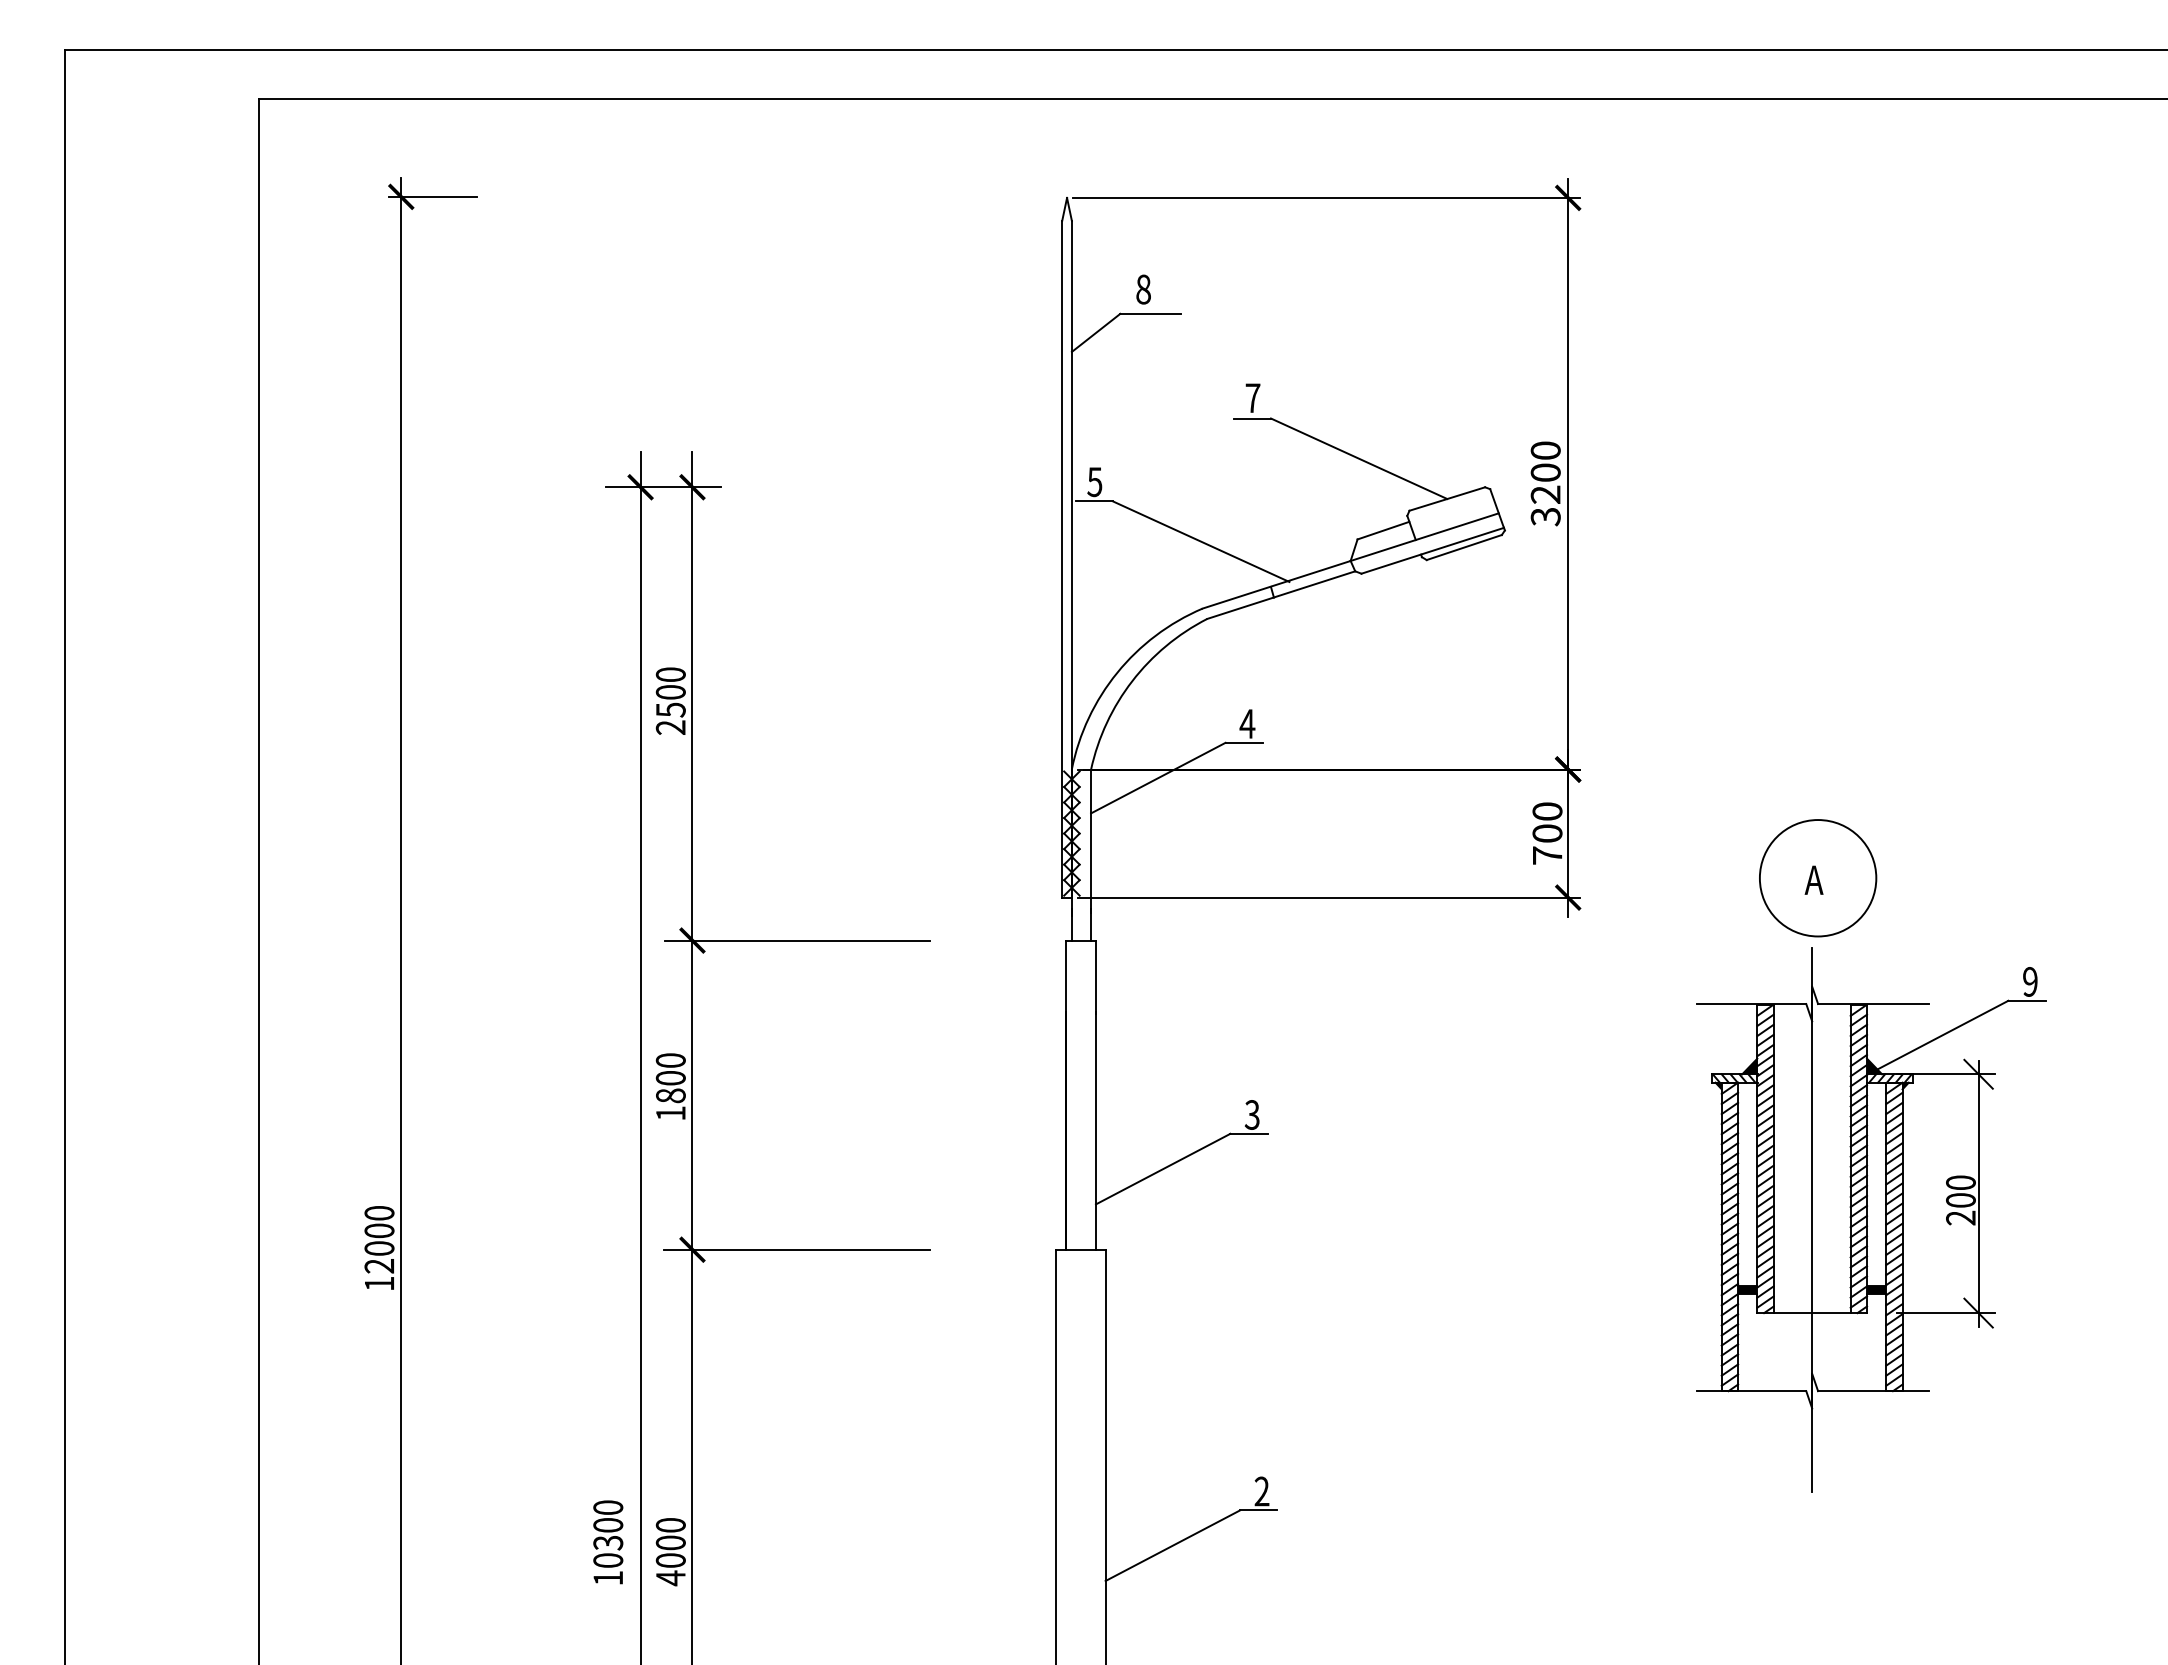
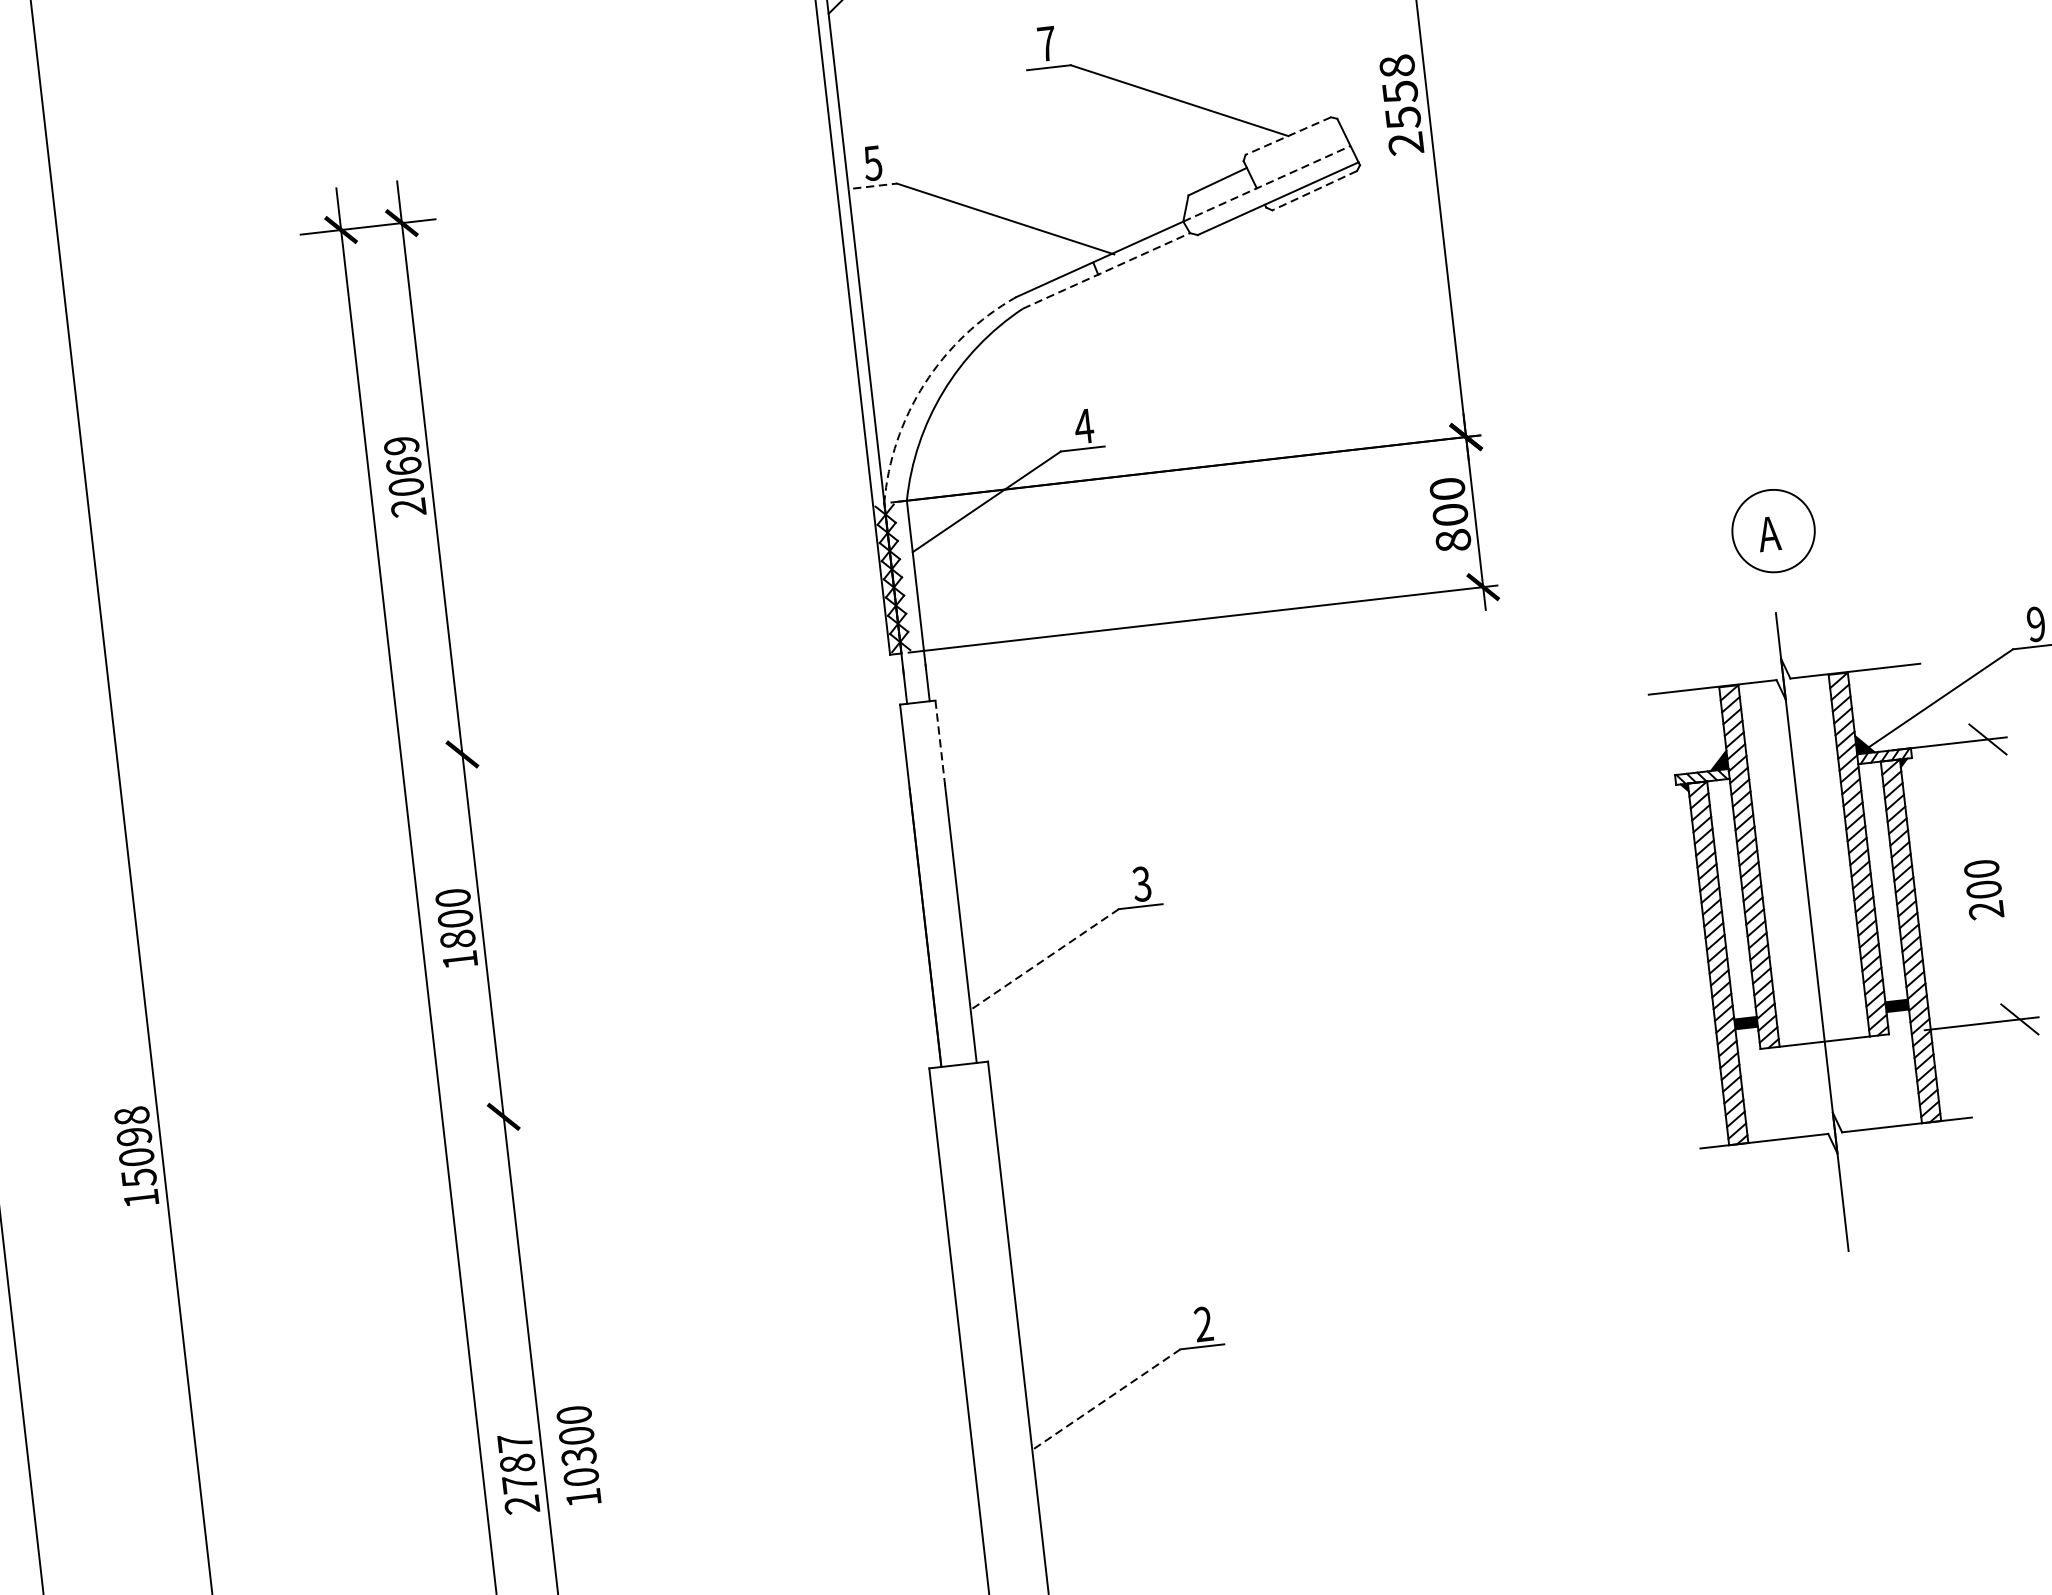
text: (1545, 483) -> (1401, 104), 3200 -> 2558
line: (1447, 499) -> (1288, 136), solid -> dashed
line: (1094, 501) -> (875, 186), solid -> dashed
line: (1424, 537) -> (1266, 184), solid -> dashed
line: (1464, 547) -> (1314, 190), solid -> dashed
line: (1281, 595) -> (1106, 271), solid -> dashed
arc: (1117, 672) -> (924, 383), solid -> dashed
text: (670, 692) -> (403, 466), 2500 -> 2069
text: (1547, 855) -> (1453, 540), 700 -> 800
circle: (1817, 878) -> (1772, 531), size x0.6
line: (797, 940) -> (585, 740), removed
line: (1095, 977) -> (939, 743), solid -> dashed
line: (1163, 1169) -> (1045, 959), solid -> dashed
line: (1978, 1193) -> (2003, 879), removed
text: (379, 1239) -> (135, 1146), 12000 -> 15098
line: (797, 1249) -> (626, 1102), removed
text: (608, 1542) -> (579, 1455), moved
line: (1172, 1545) -> (1105, 1399), solid -> dashed
text: (670, 1552) -> (518, 1474), 4000 -> 2787

